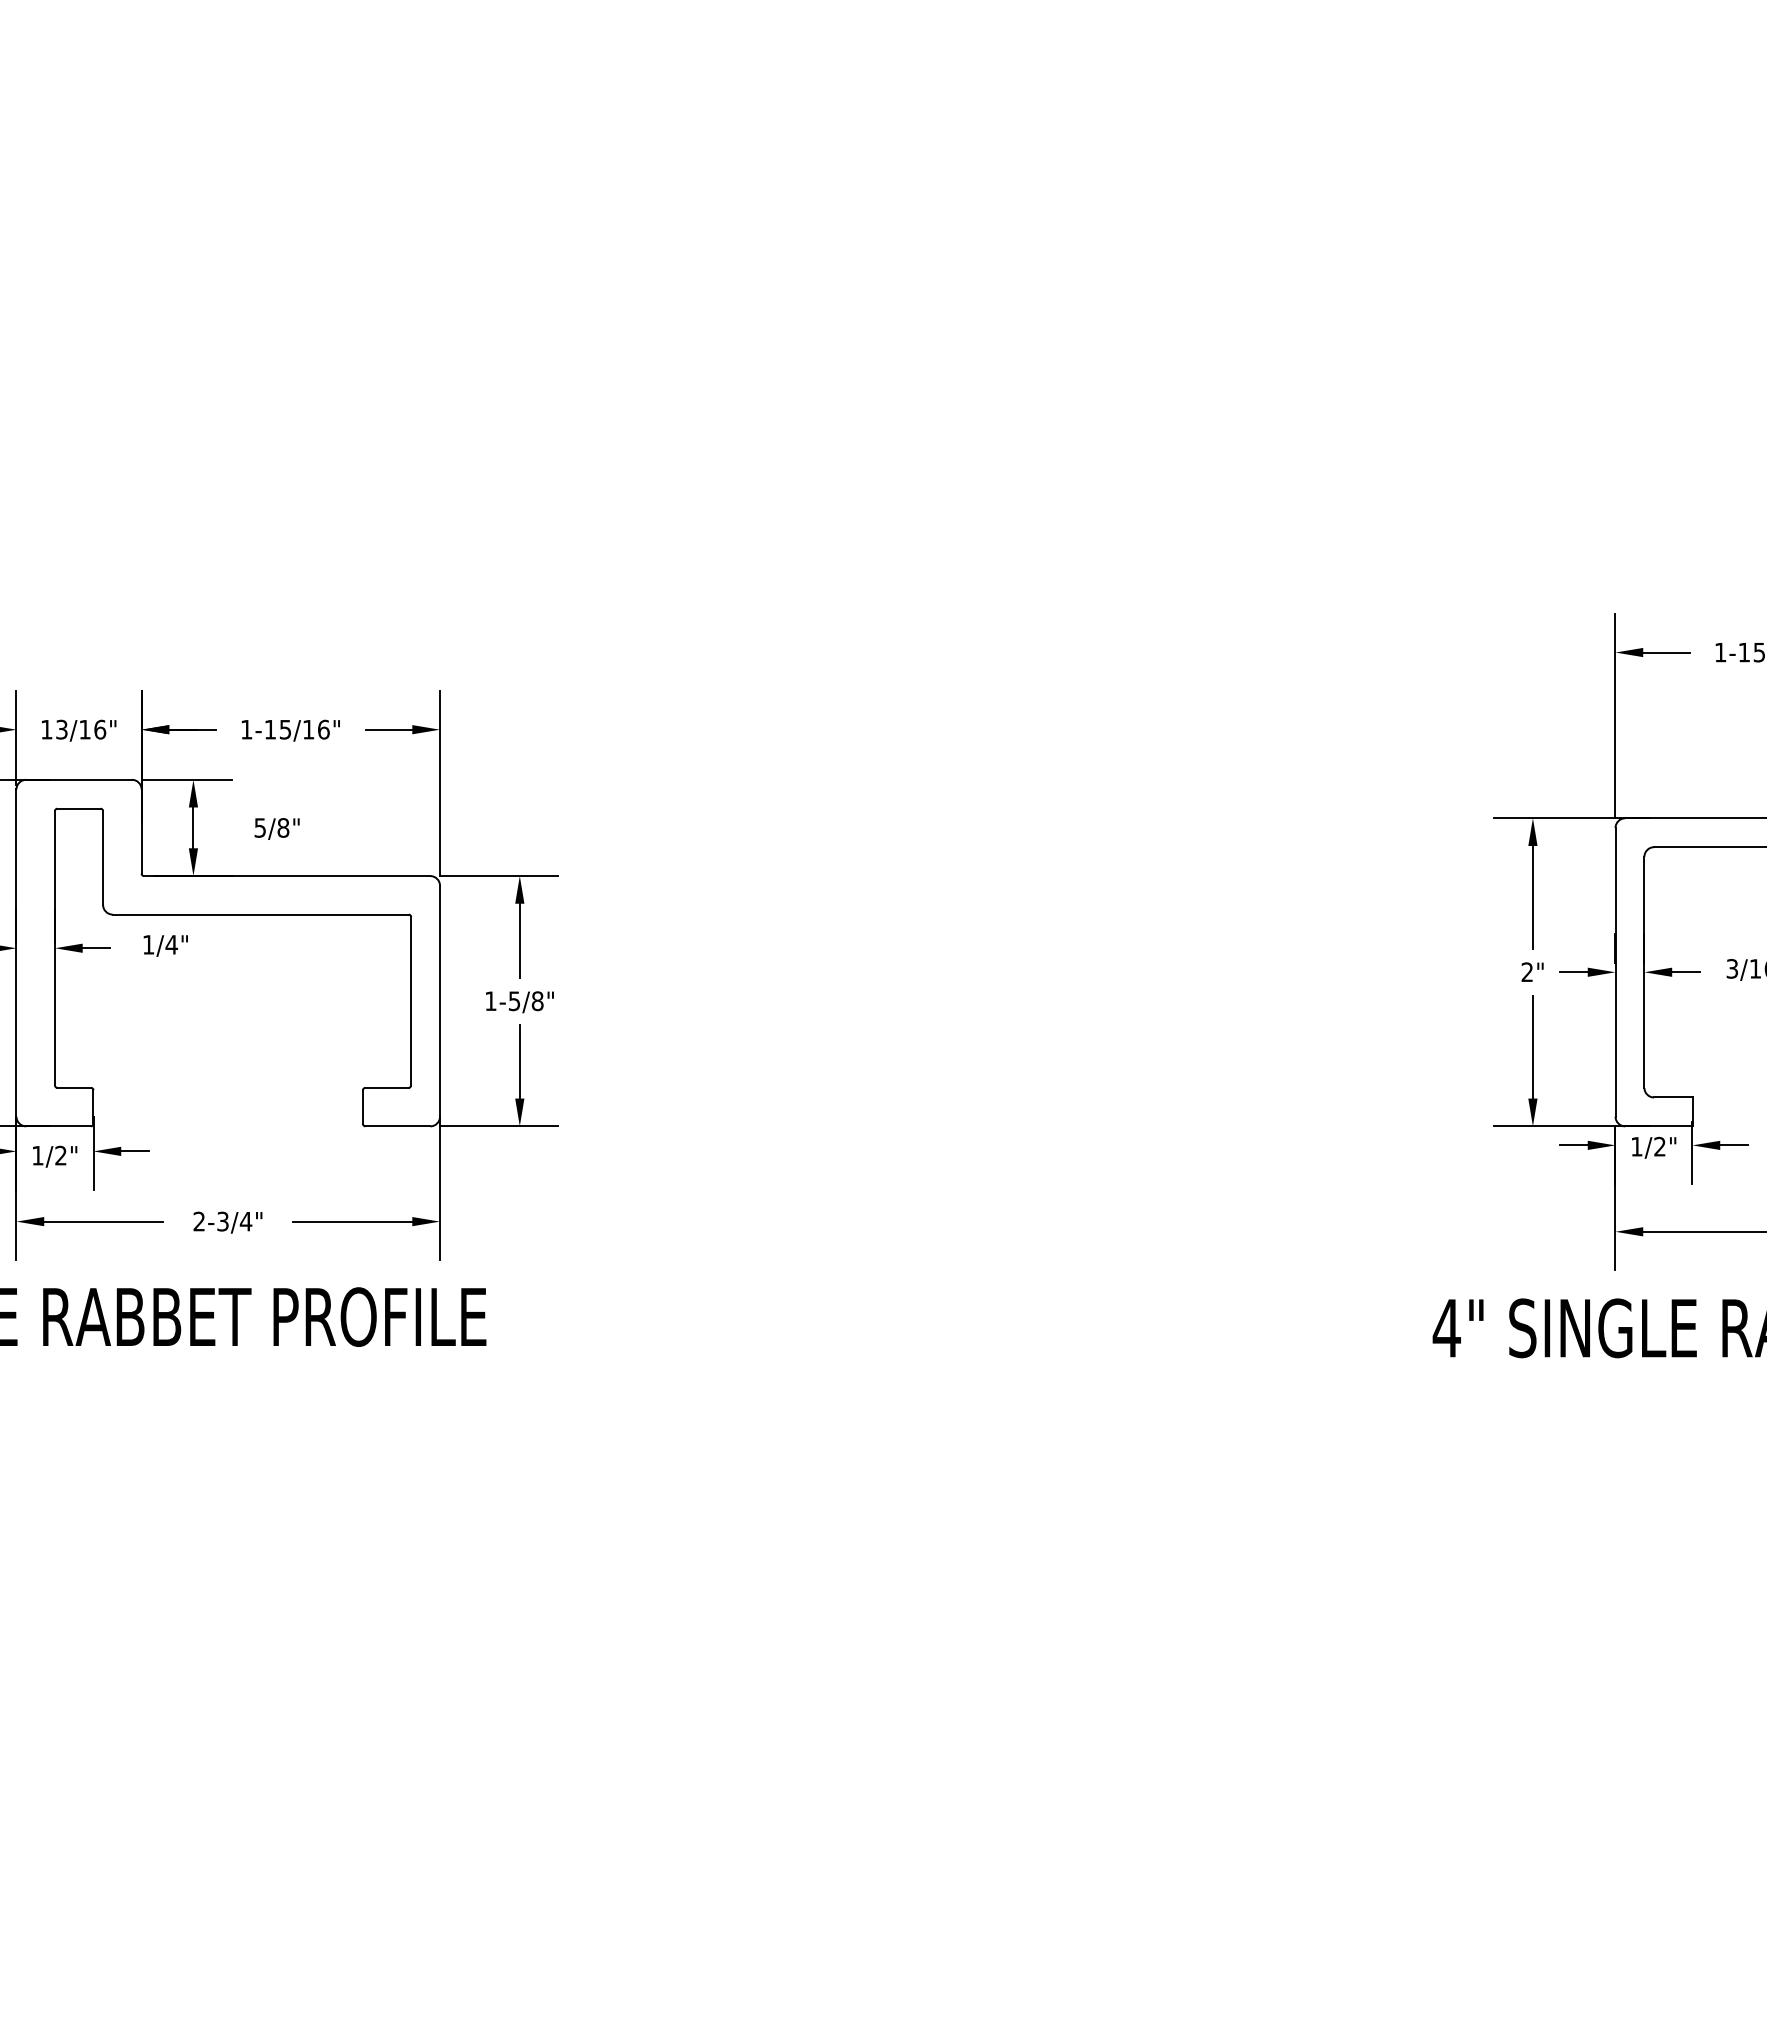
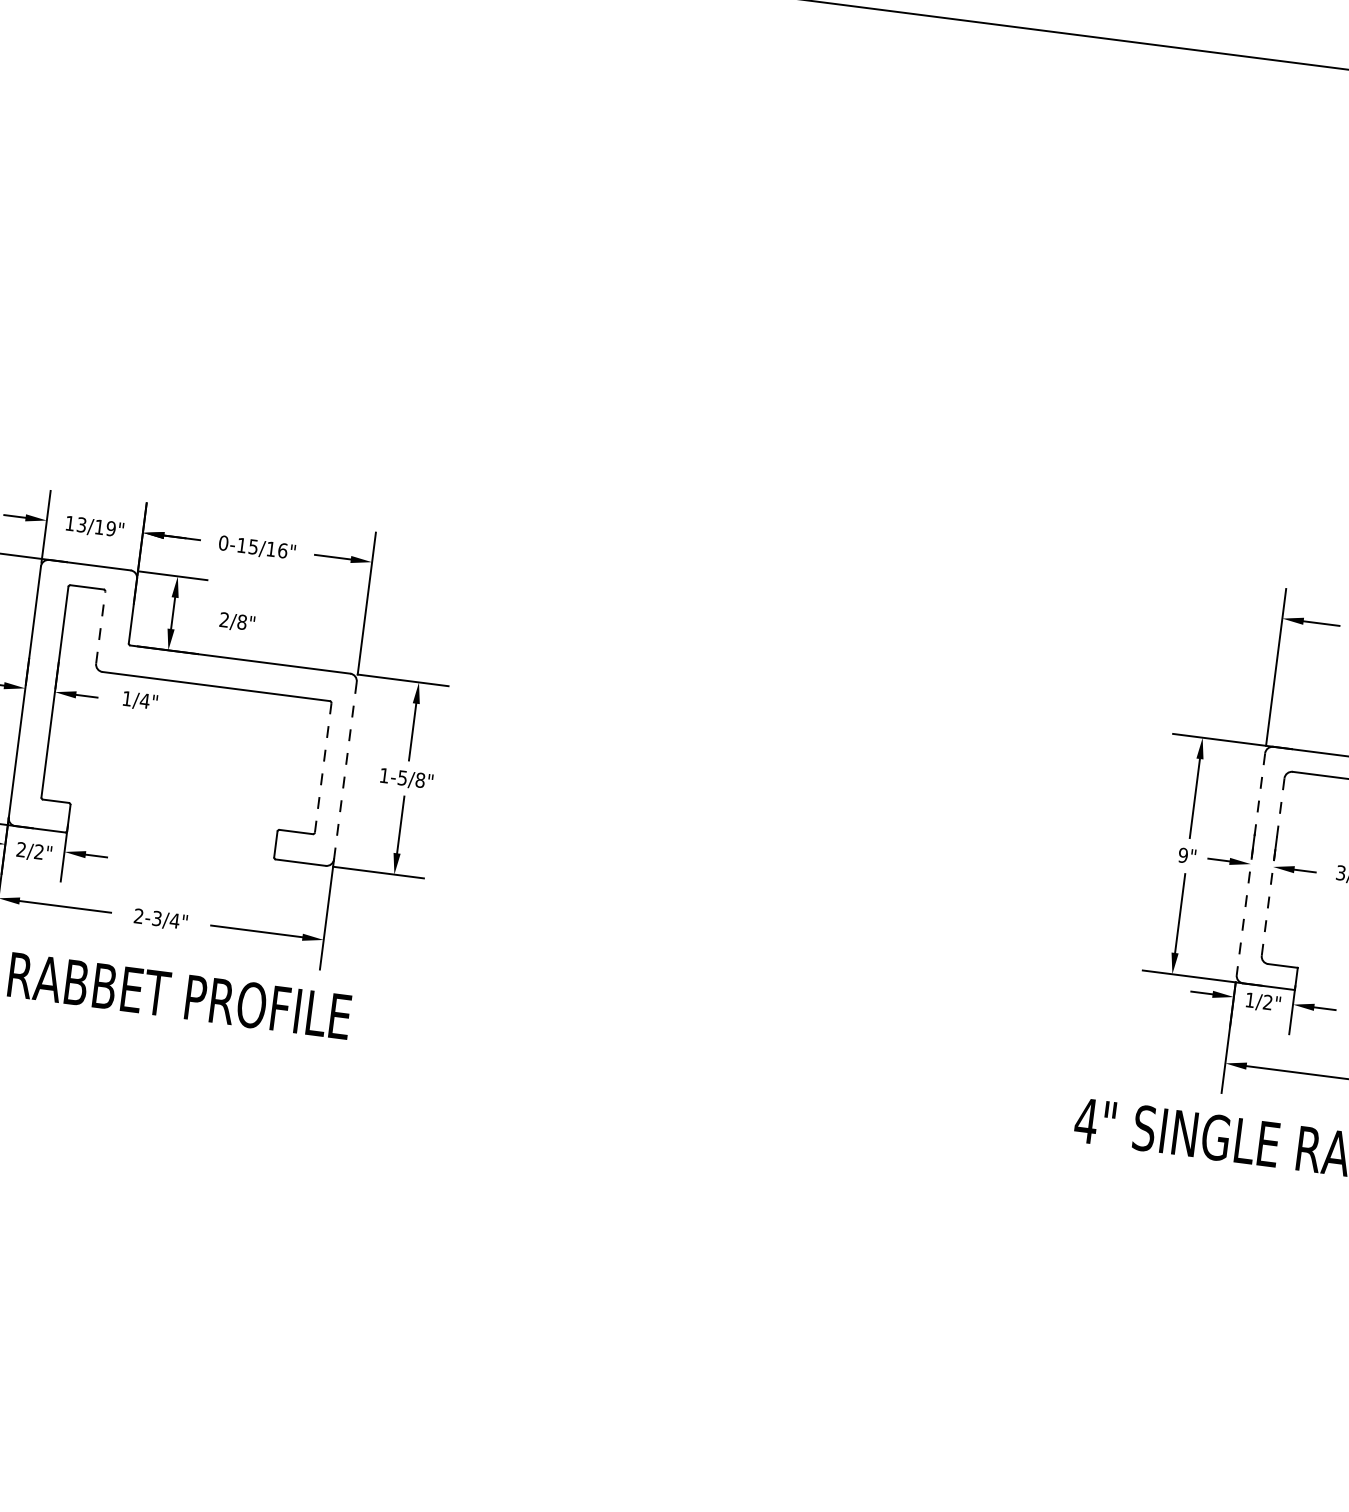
text: (100, 729) -> (111, 528), 13/16" -> 13/19"
text: (246, 729) -> (223, 543), 1-15/16" -> 0-15/16"
text: (259, 827) -> (223, 619), 5/8" -> 2/8"
line: (103, 858) -> (101, 628), solid -> dashed
text: (1527, 972) -> (1183, 855), 2" -> 9"
line: (1615, 972) -> (1250, 864), solid -> dashed
line: (1644, 972) -> (1273, 867), solid -> dashed
line: (411, 1000) -> (323, 767), solid -> dashed
line: (440, 1001) -> (345, 770), solid -> dashed
text: (37, 1155) -> (21, 849), 1/2" -> 2/2"

